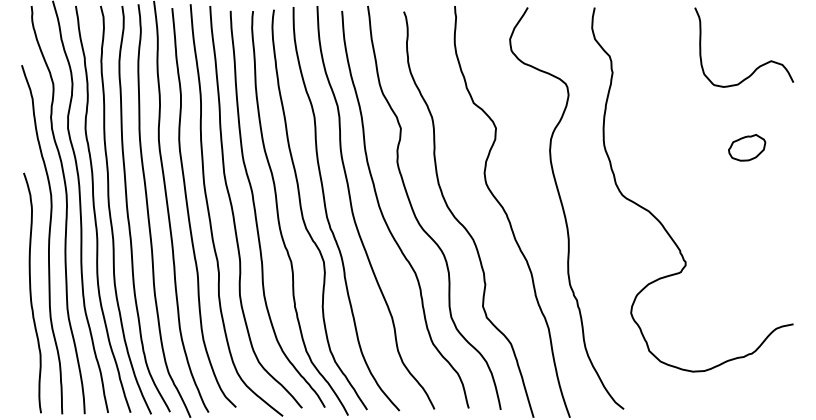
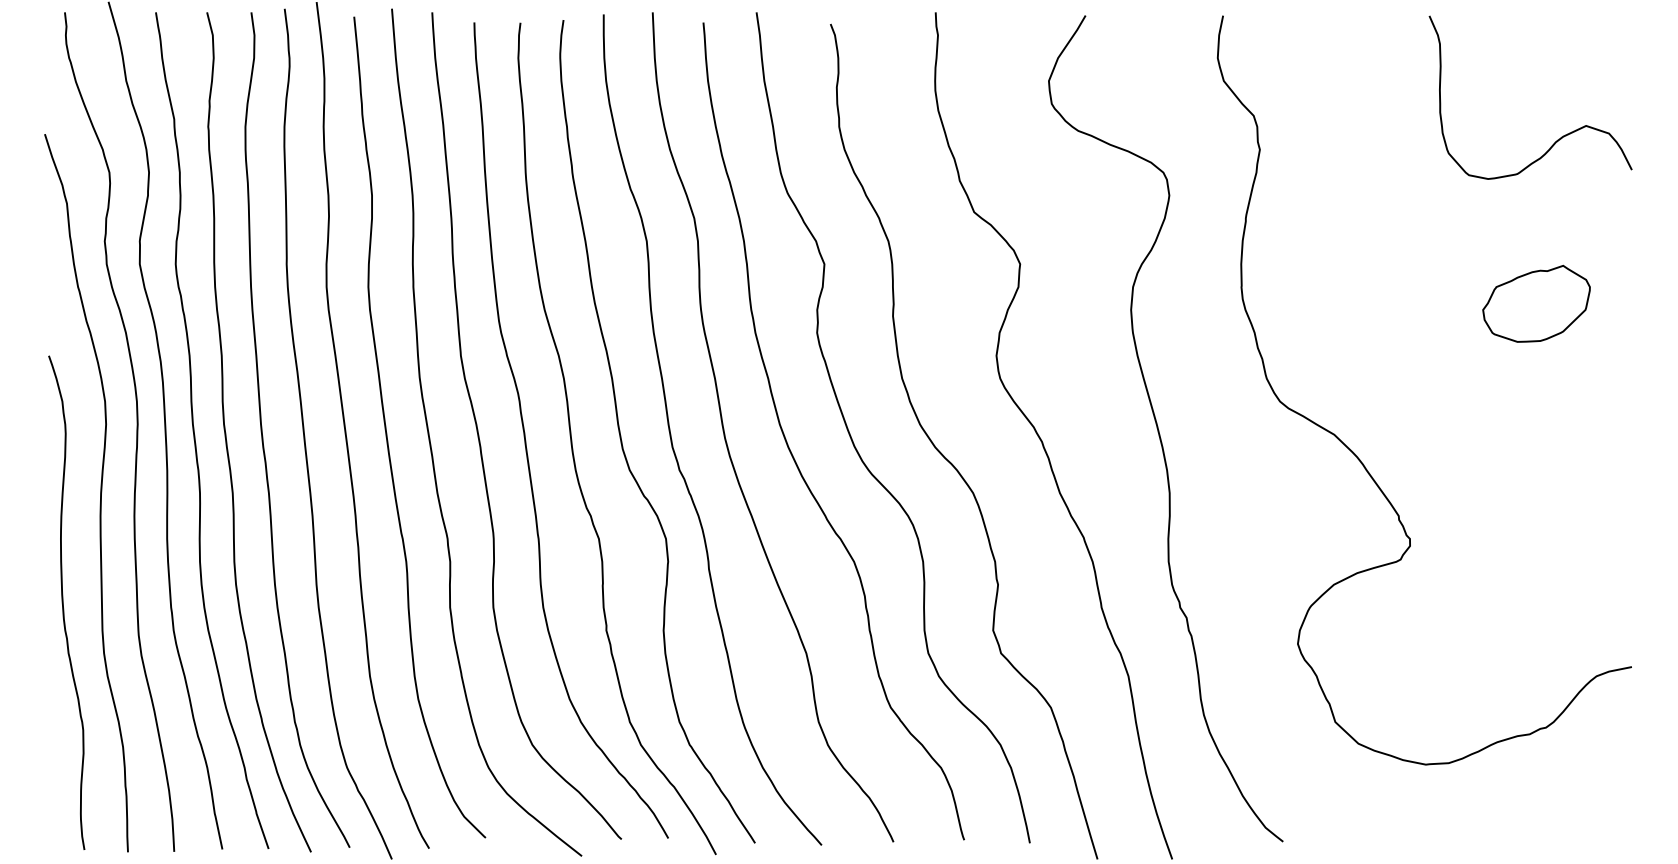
part: (746, 147) -> (1535, 303), size x1.43

